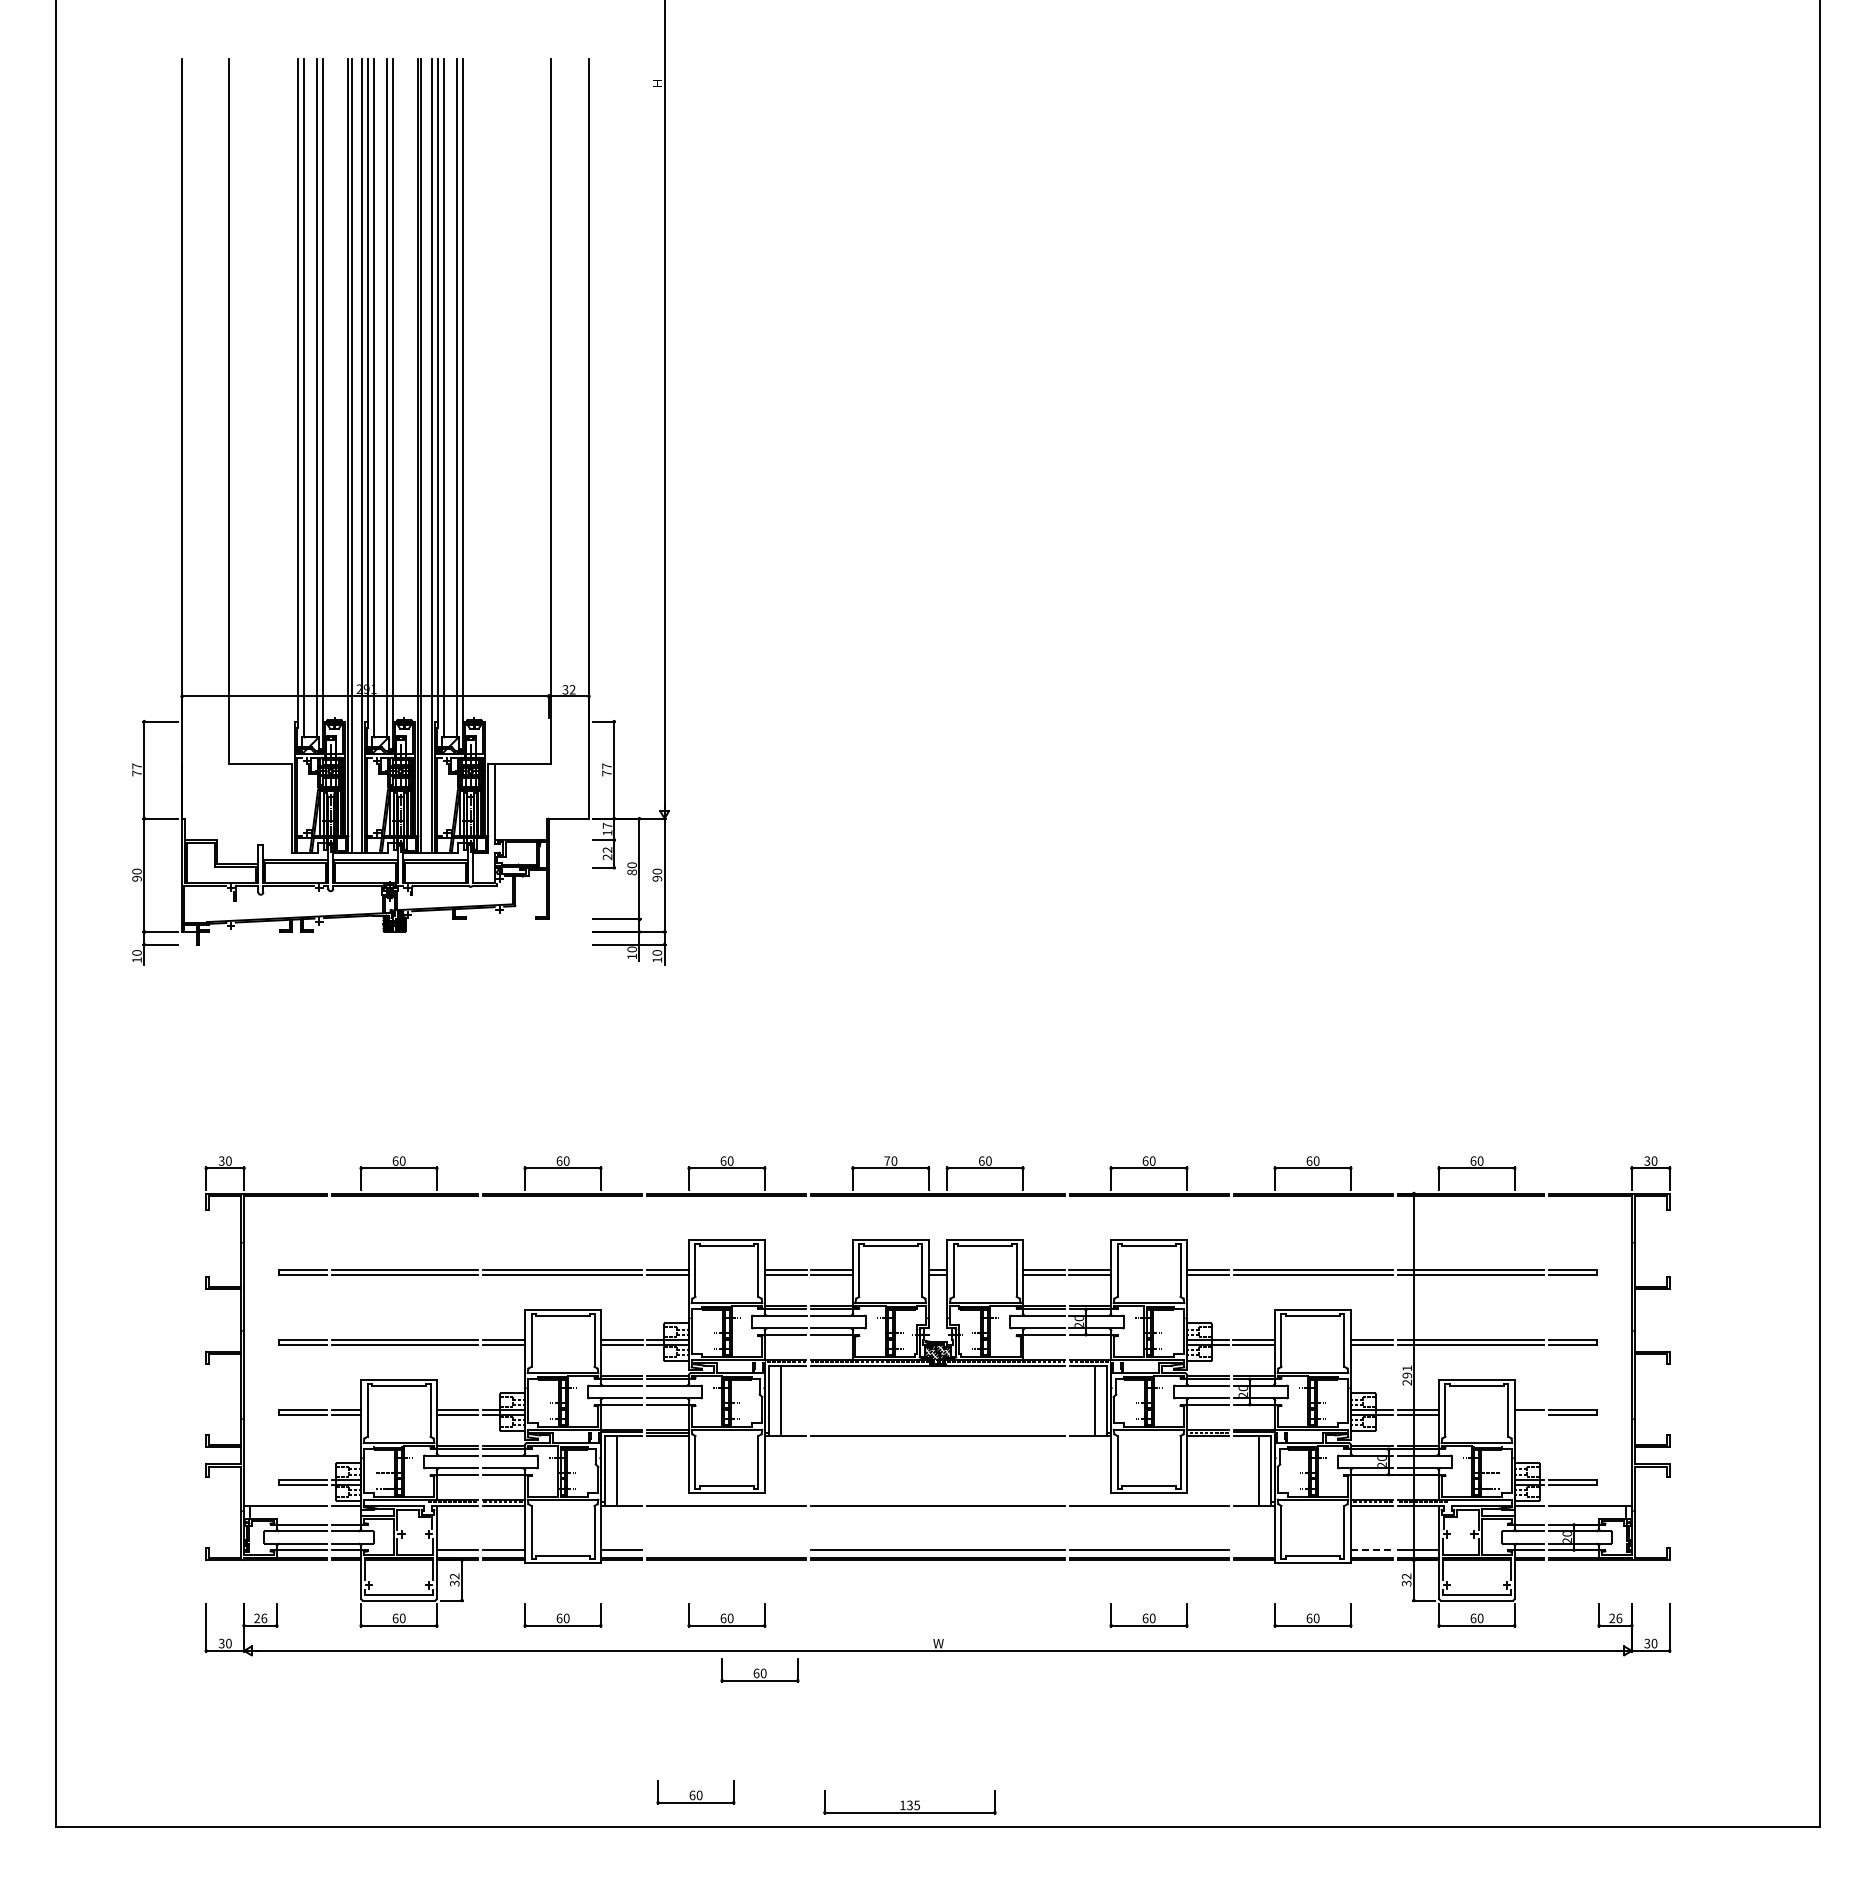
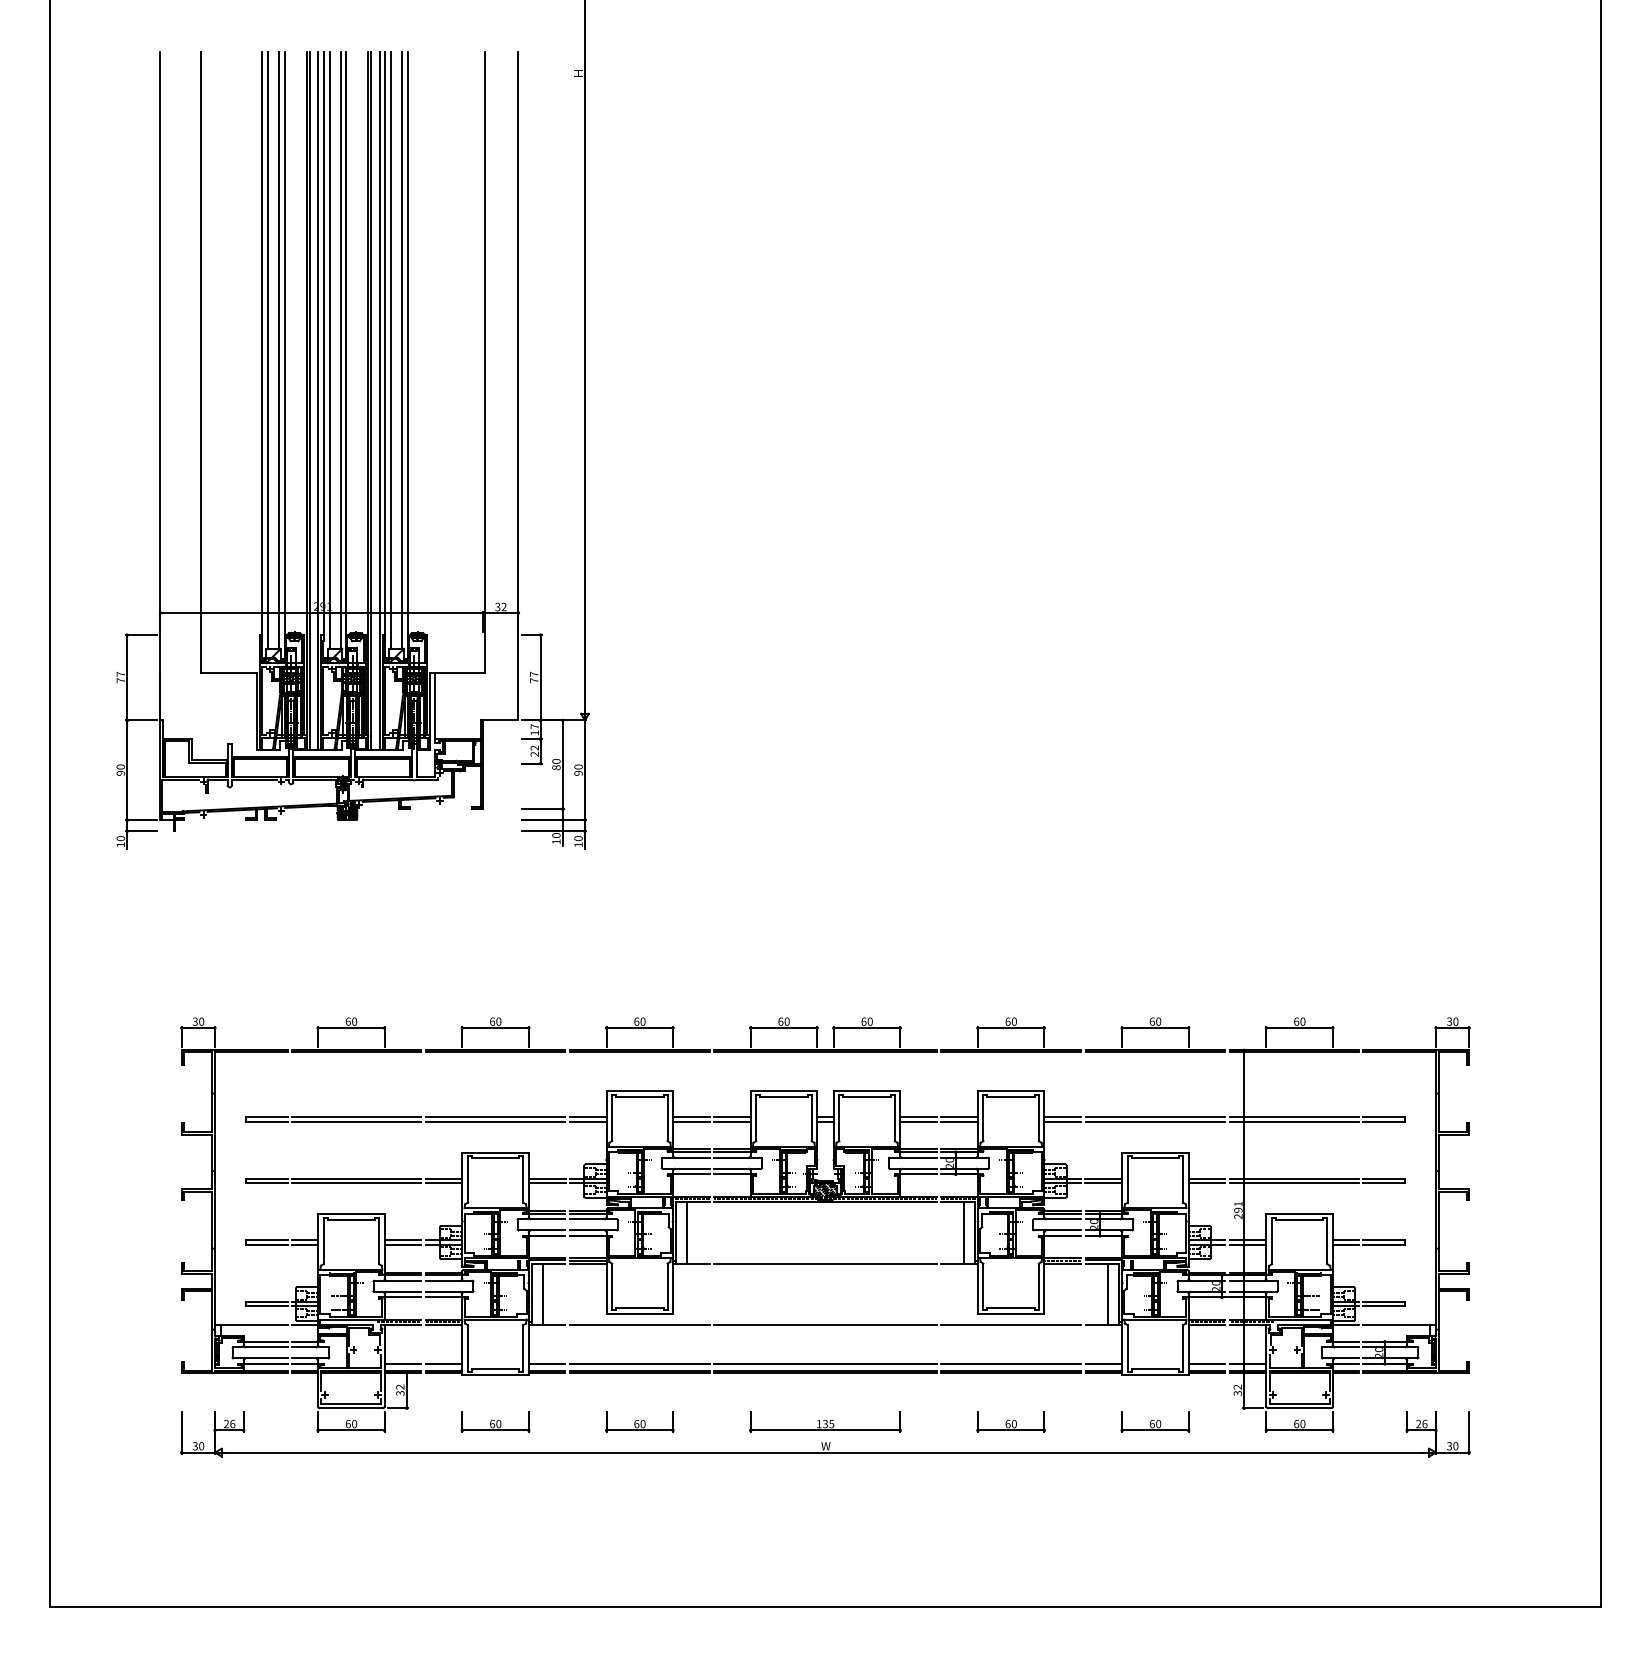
text: (887, 1160) -> (781, 1021), 70 -> 60
line: (1528, 1414) -> (1345, 1244), added
line: (726, 1550) -> (639, 1364), added
line: (1254, 1550) -> (1103, 1364), added
line: (1371, 1550) -> (1206, 1364), dashed -> solid
part: (759, 1670) -> (668, 1469), removed
part: (695, 1792) -> (612, 1577), removed
part: (909, 1802) -> (825, 1421), moved

